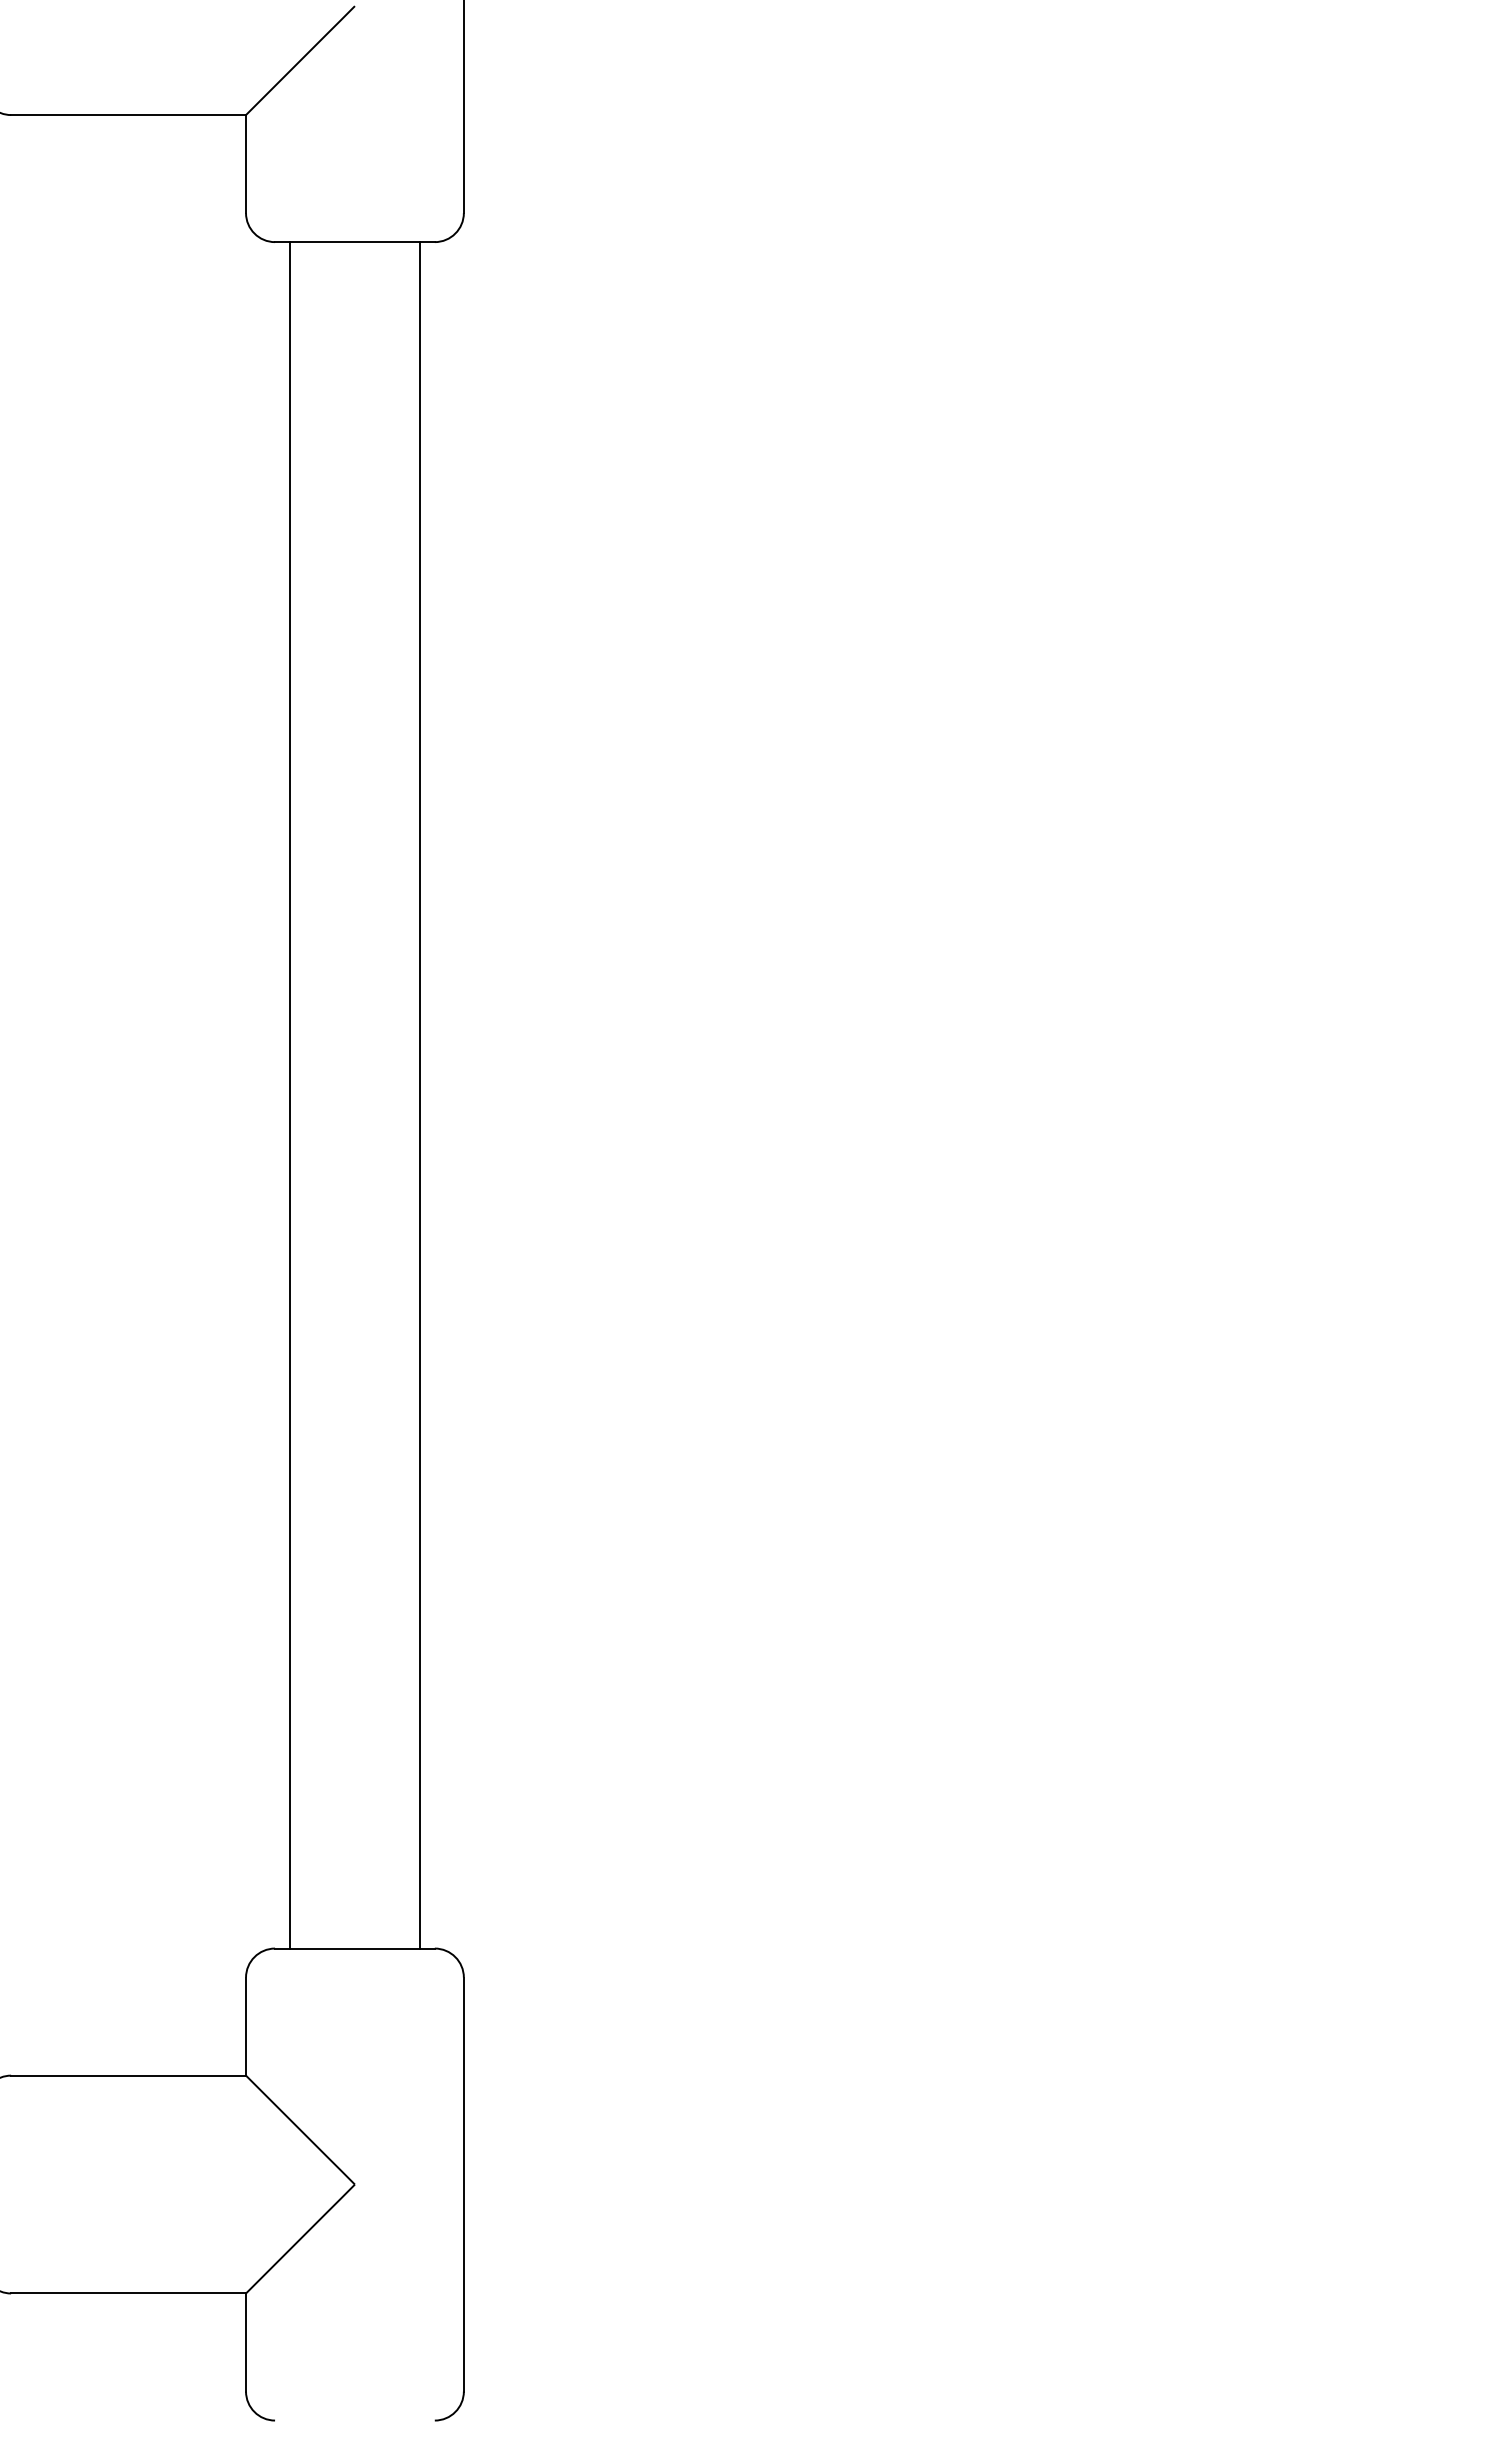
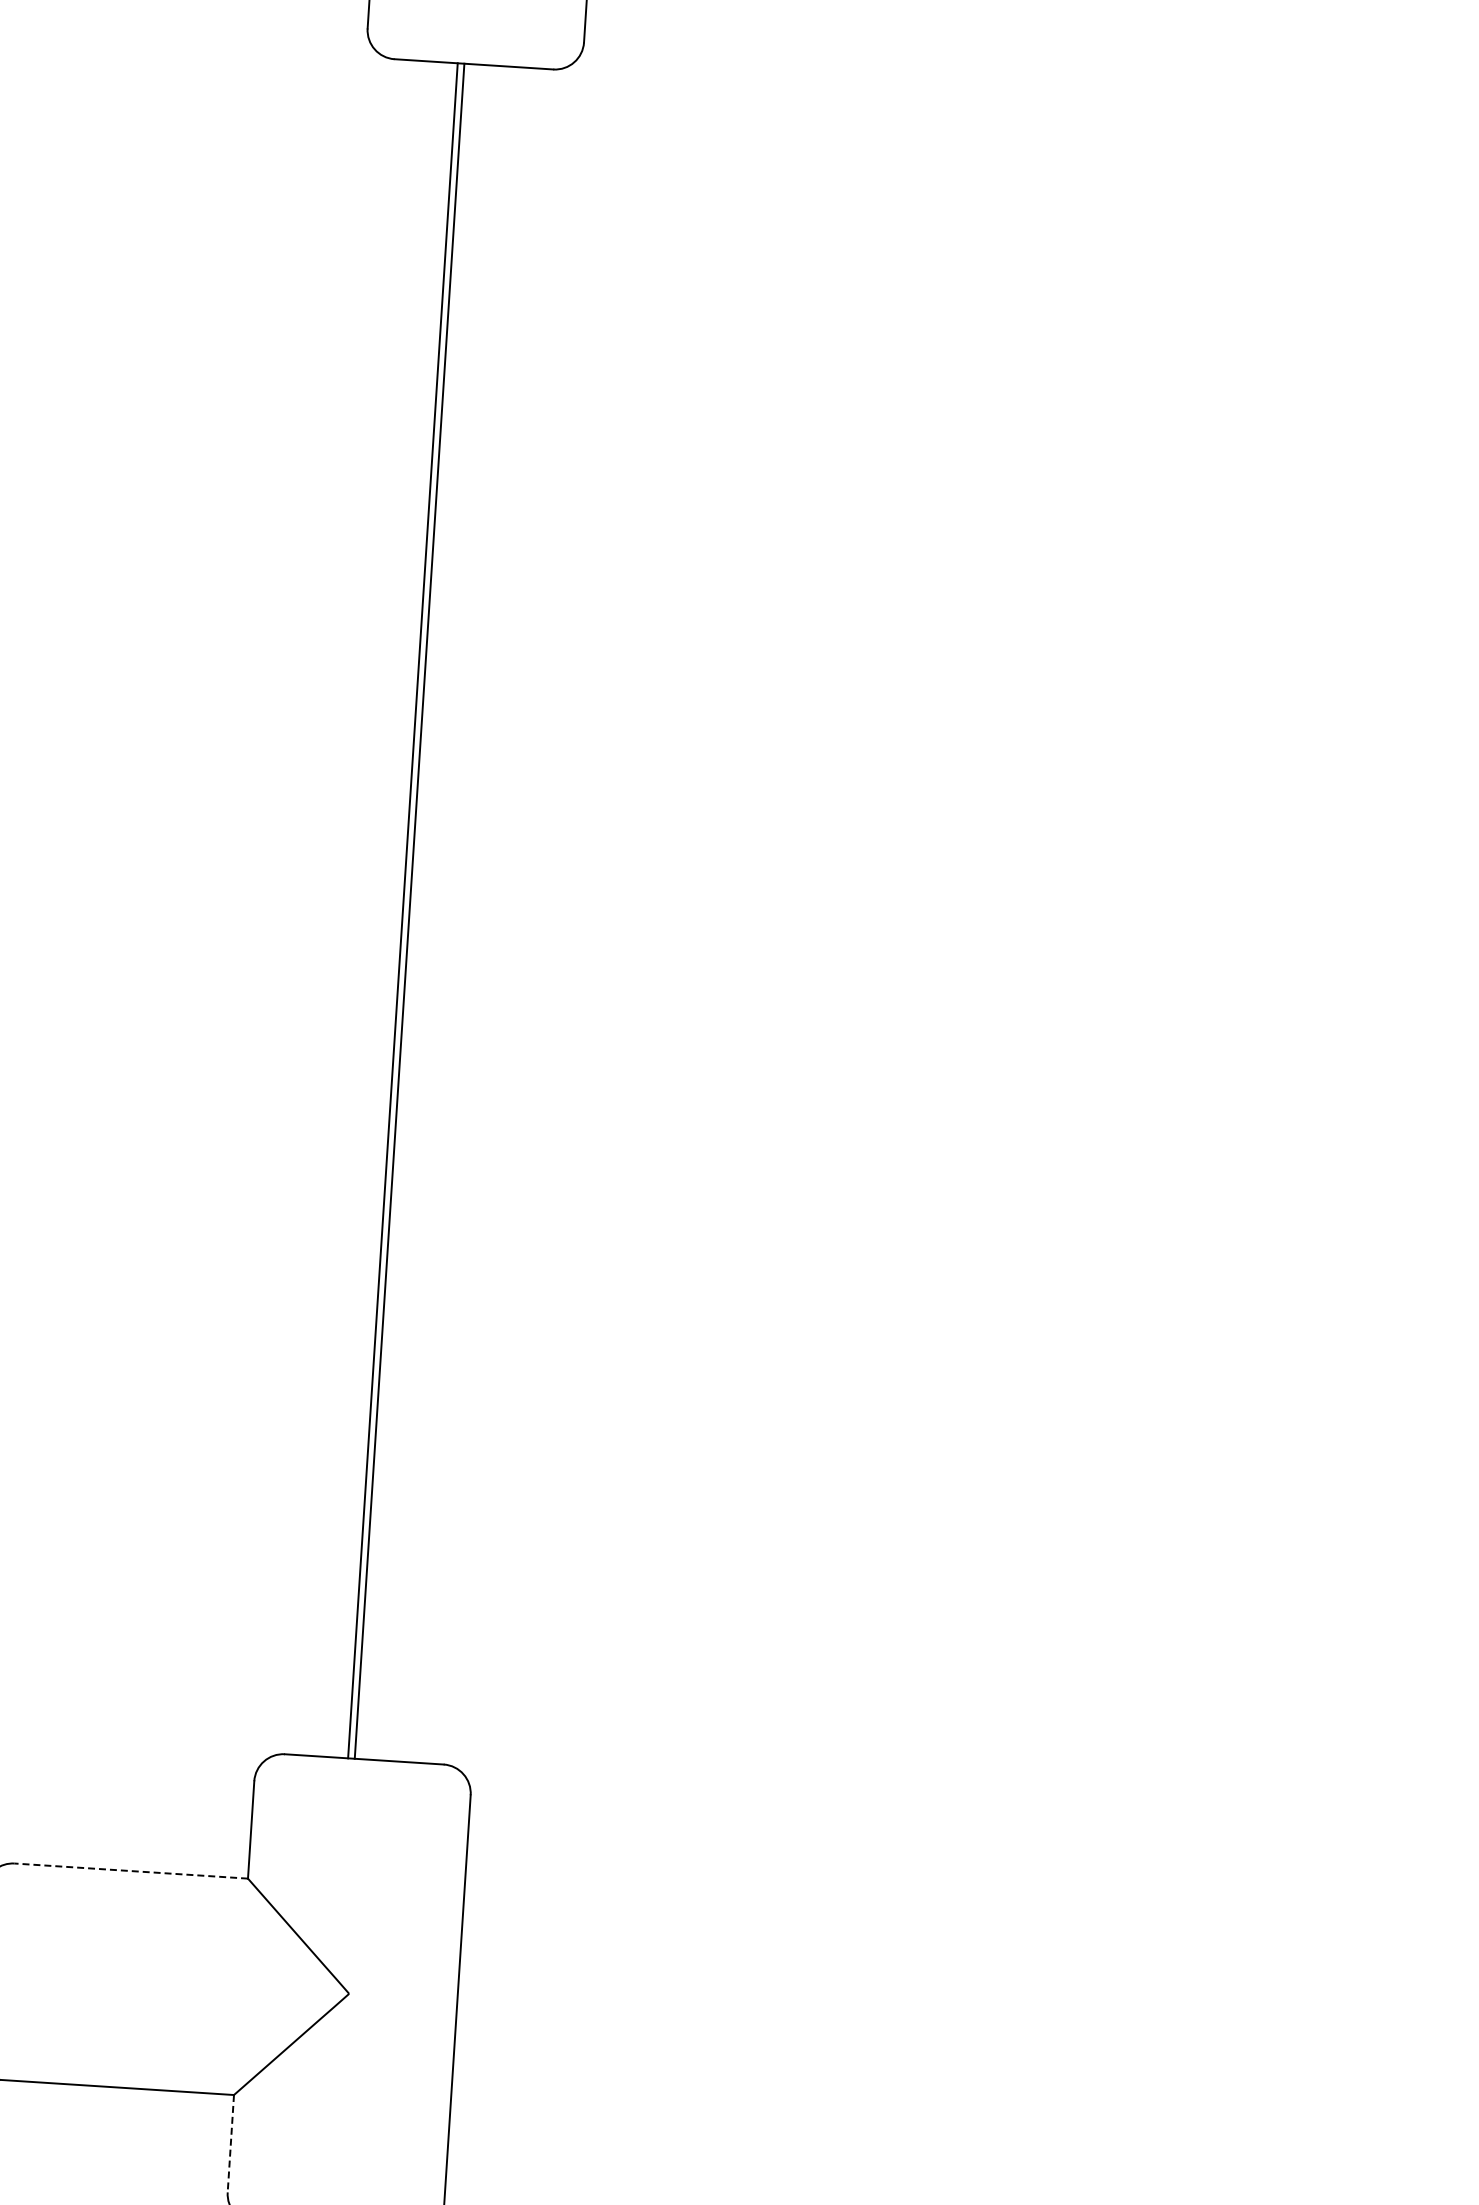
line: (289, 1095) -> (402, 910), moved
line: (420, 1095) -> (409, 911), moved
line: (128, 2075) -> (131, 1870), solid -> dashed
line: (246, 2343) -> (231, 2144), solid -> dashed

